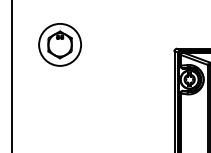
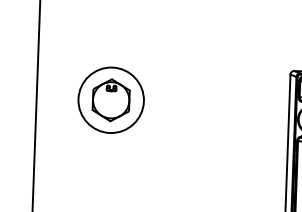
part: (59, 44) -> (110, 99), moved

